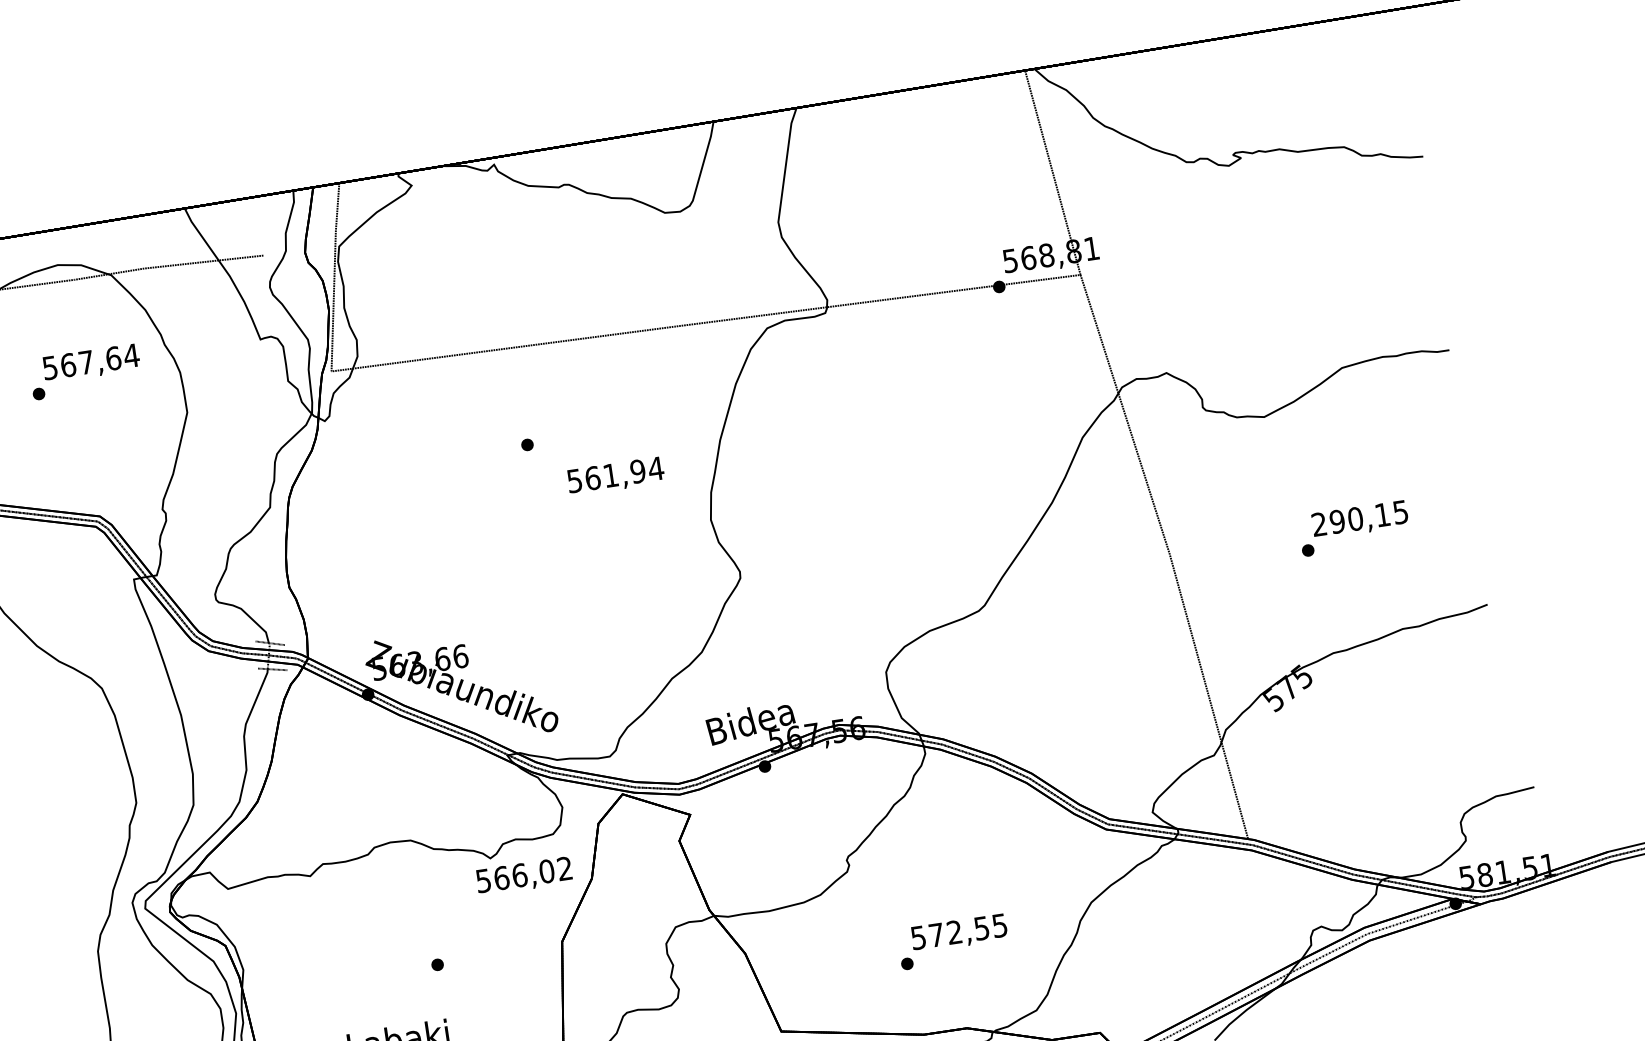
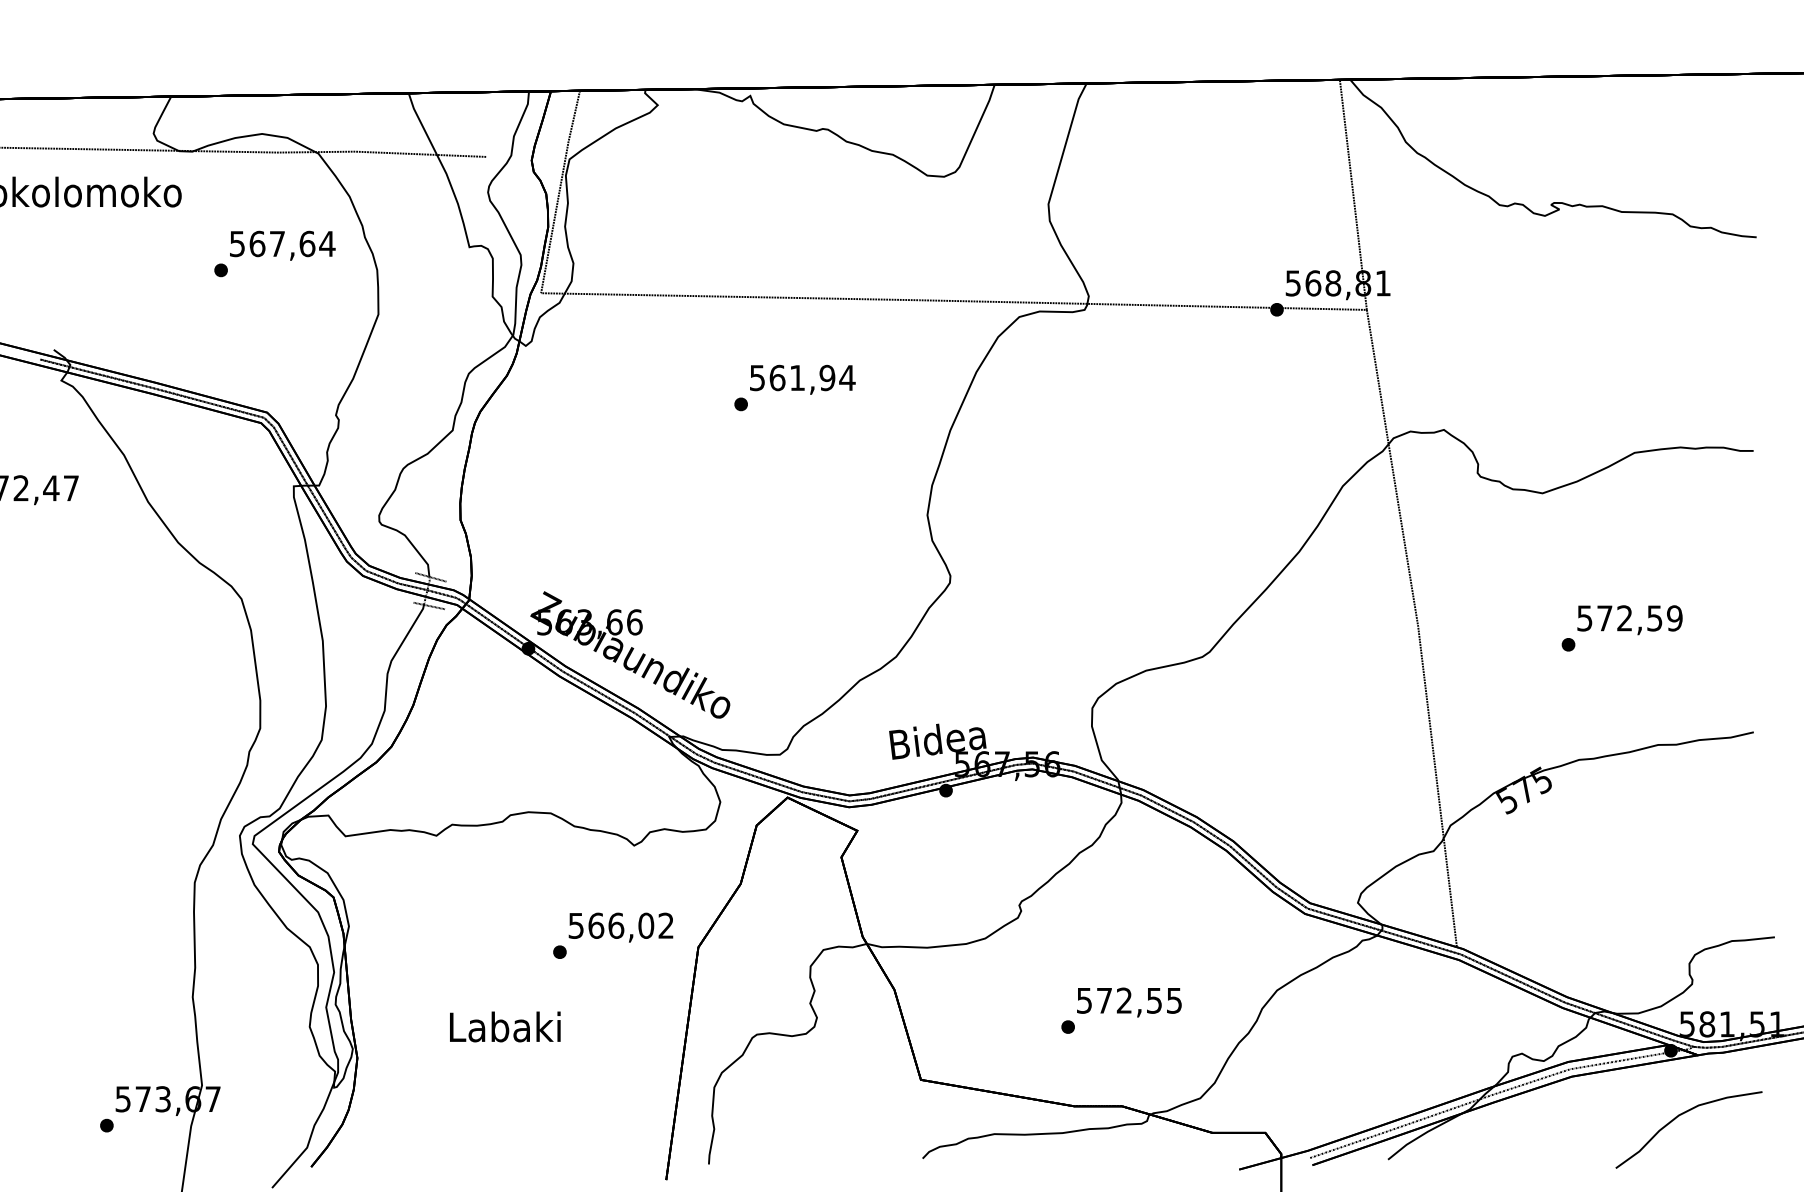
text: (615, 476) -> (802, 379), moved
text: (1359, 518) -> (1629, 618), 290,15 -> 572,59
text: (523, 876) -> (620, 927), moved
curve: (1473, 960) -> (1681, 1115), added

